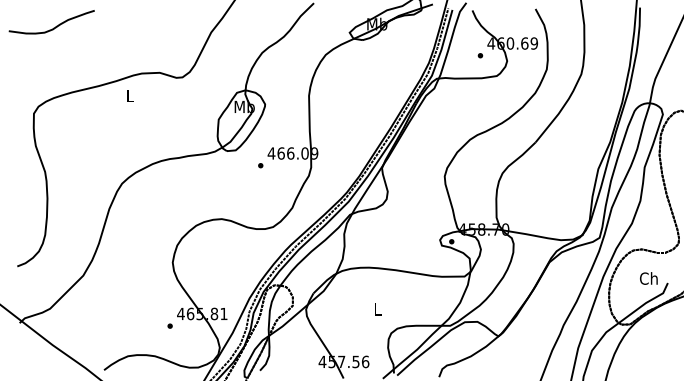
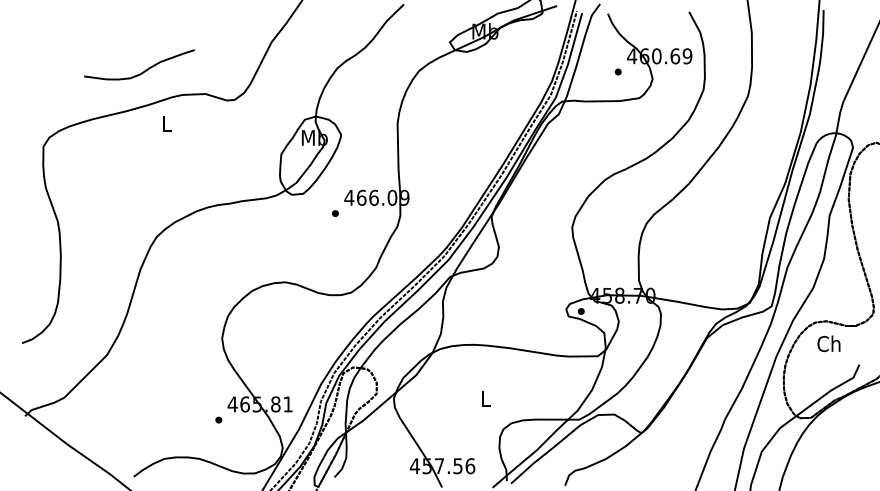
curve: (54, 27) -> (142, 71), moved
text: (648, 278) -> (828, 343), moved

